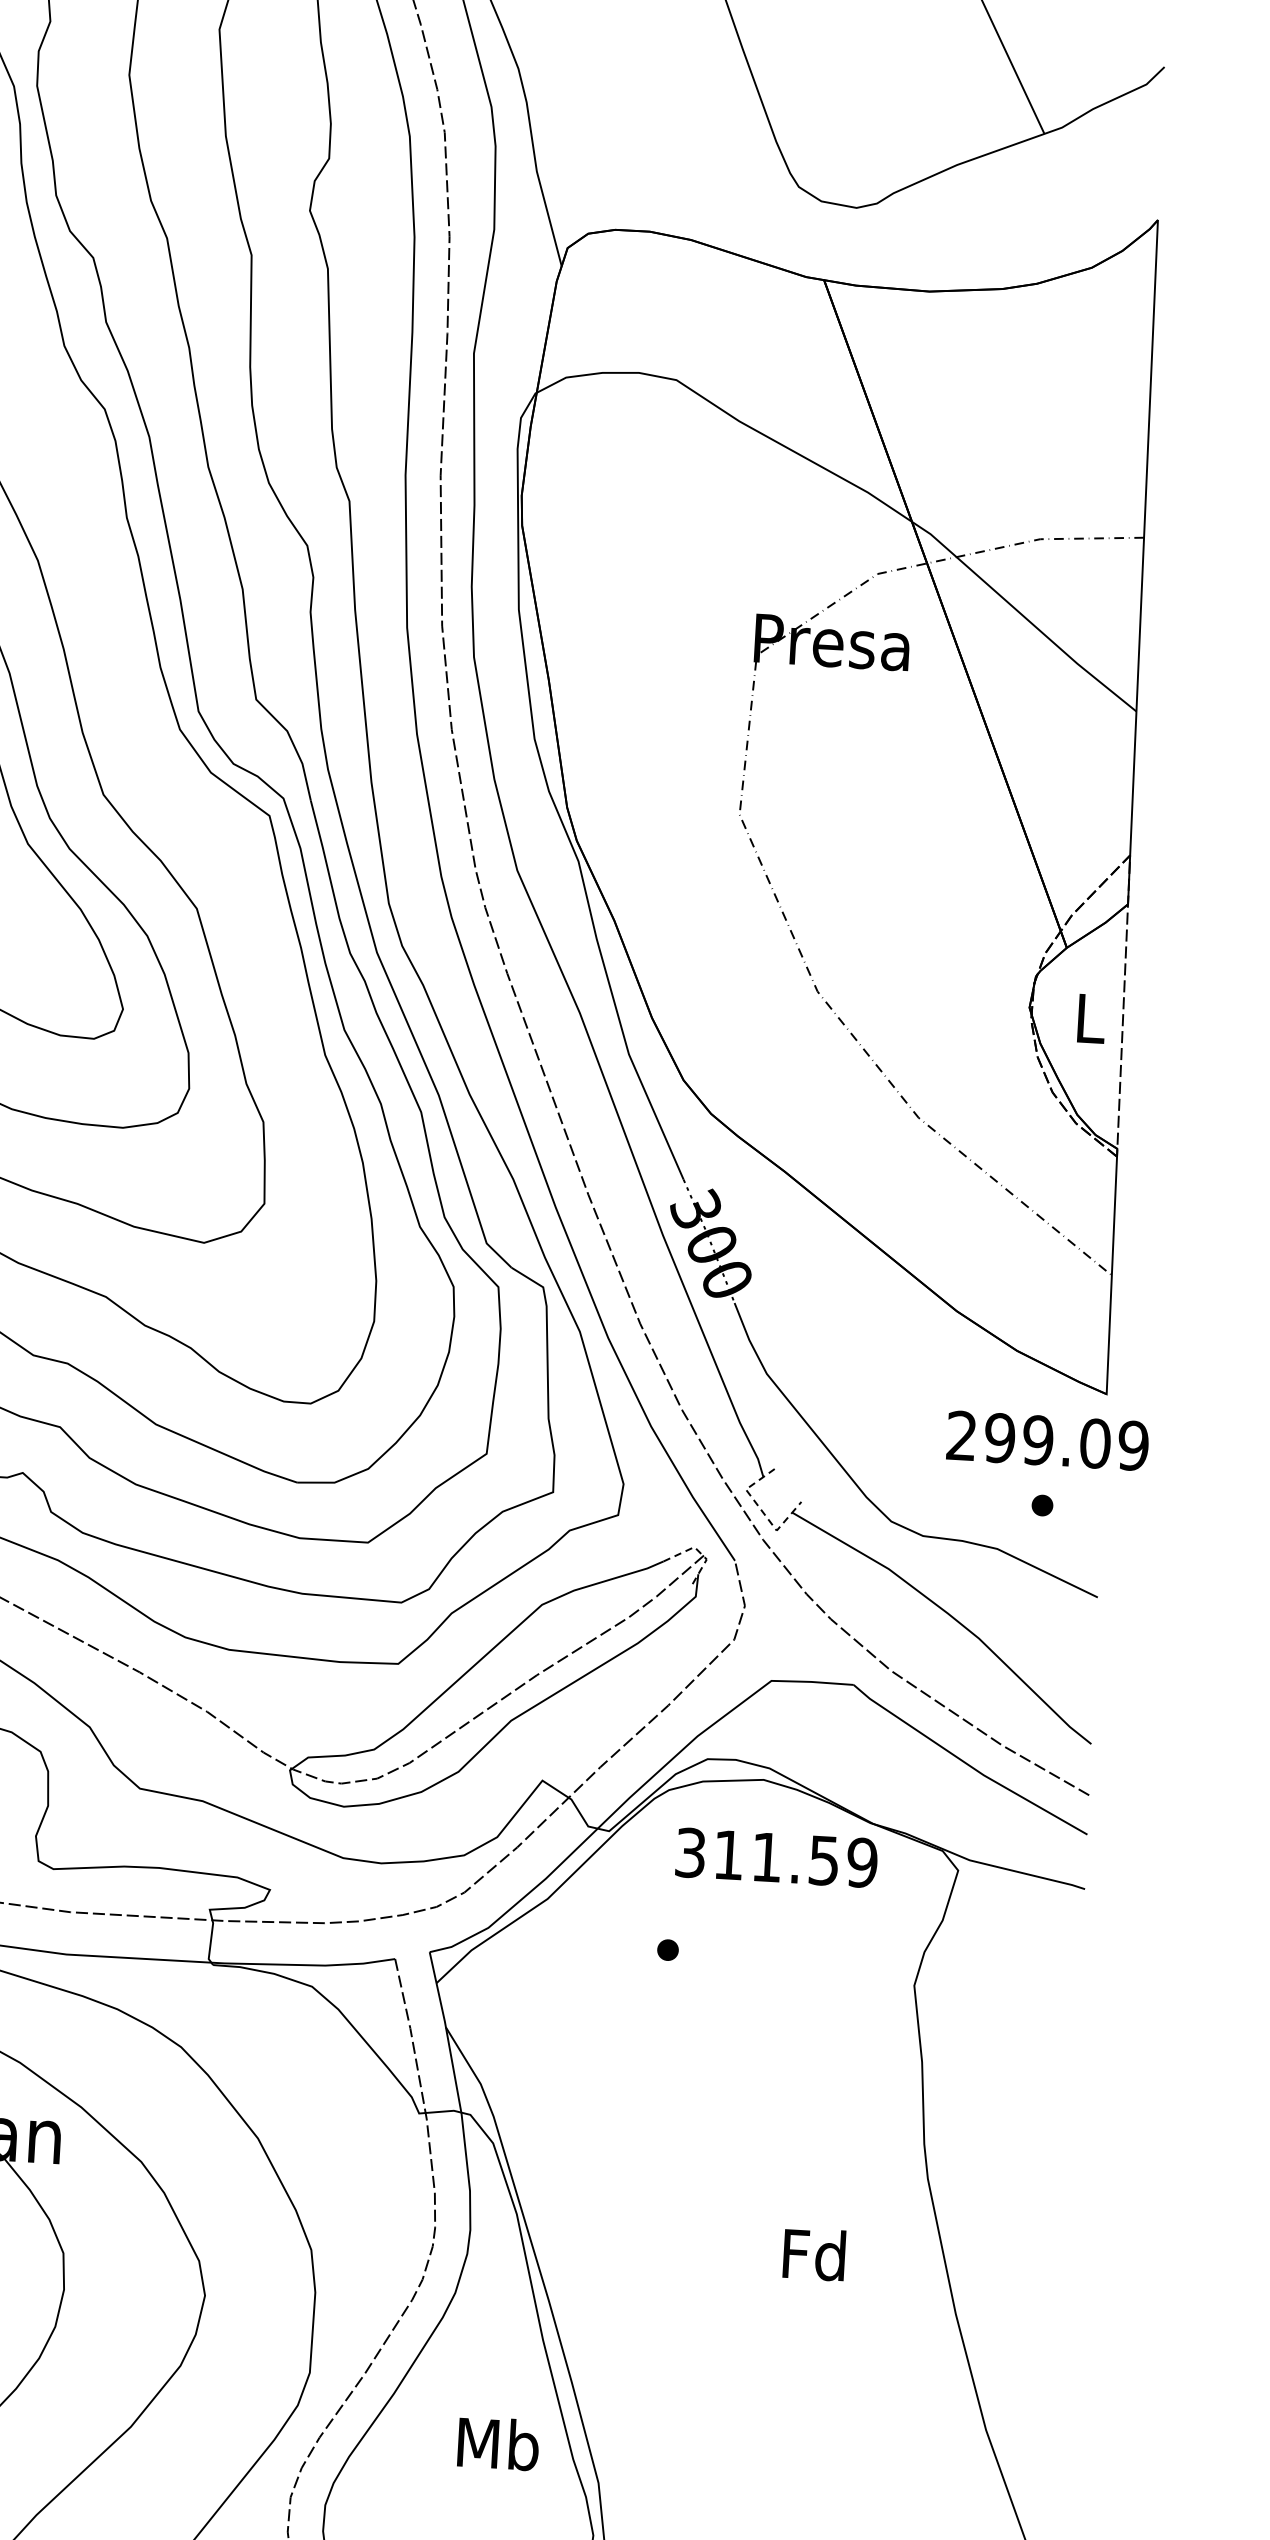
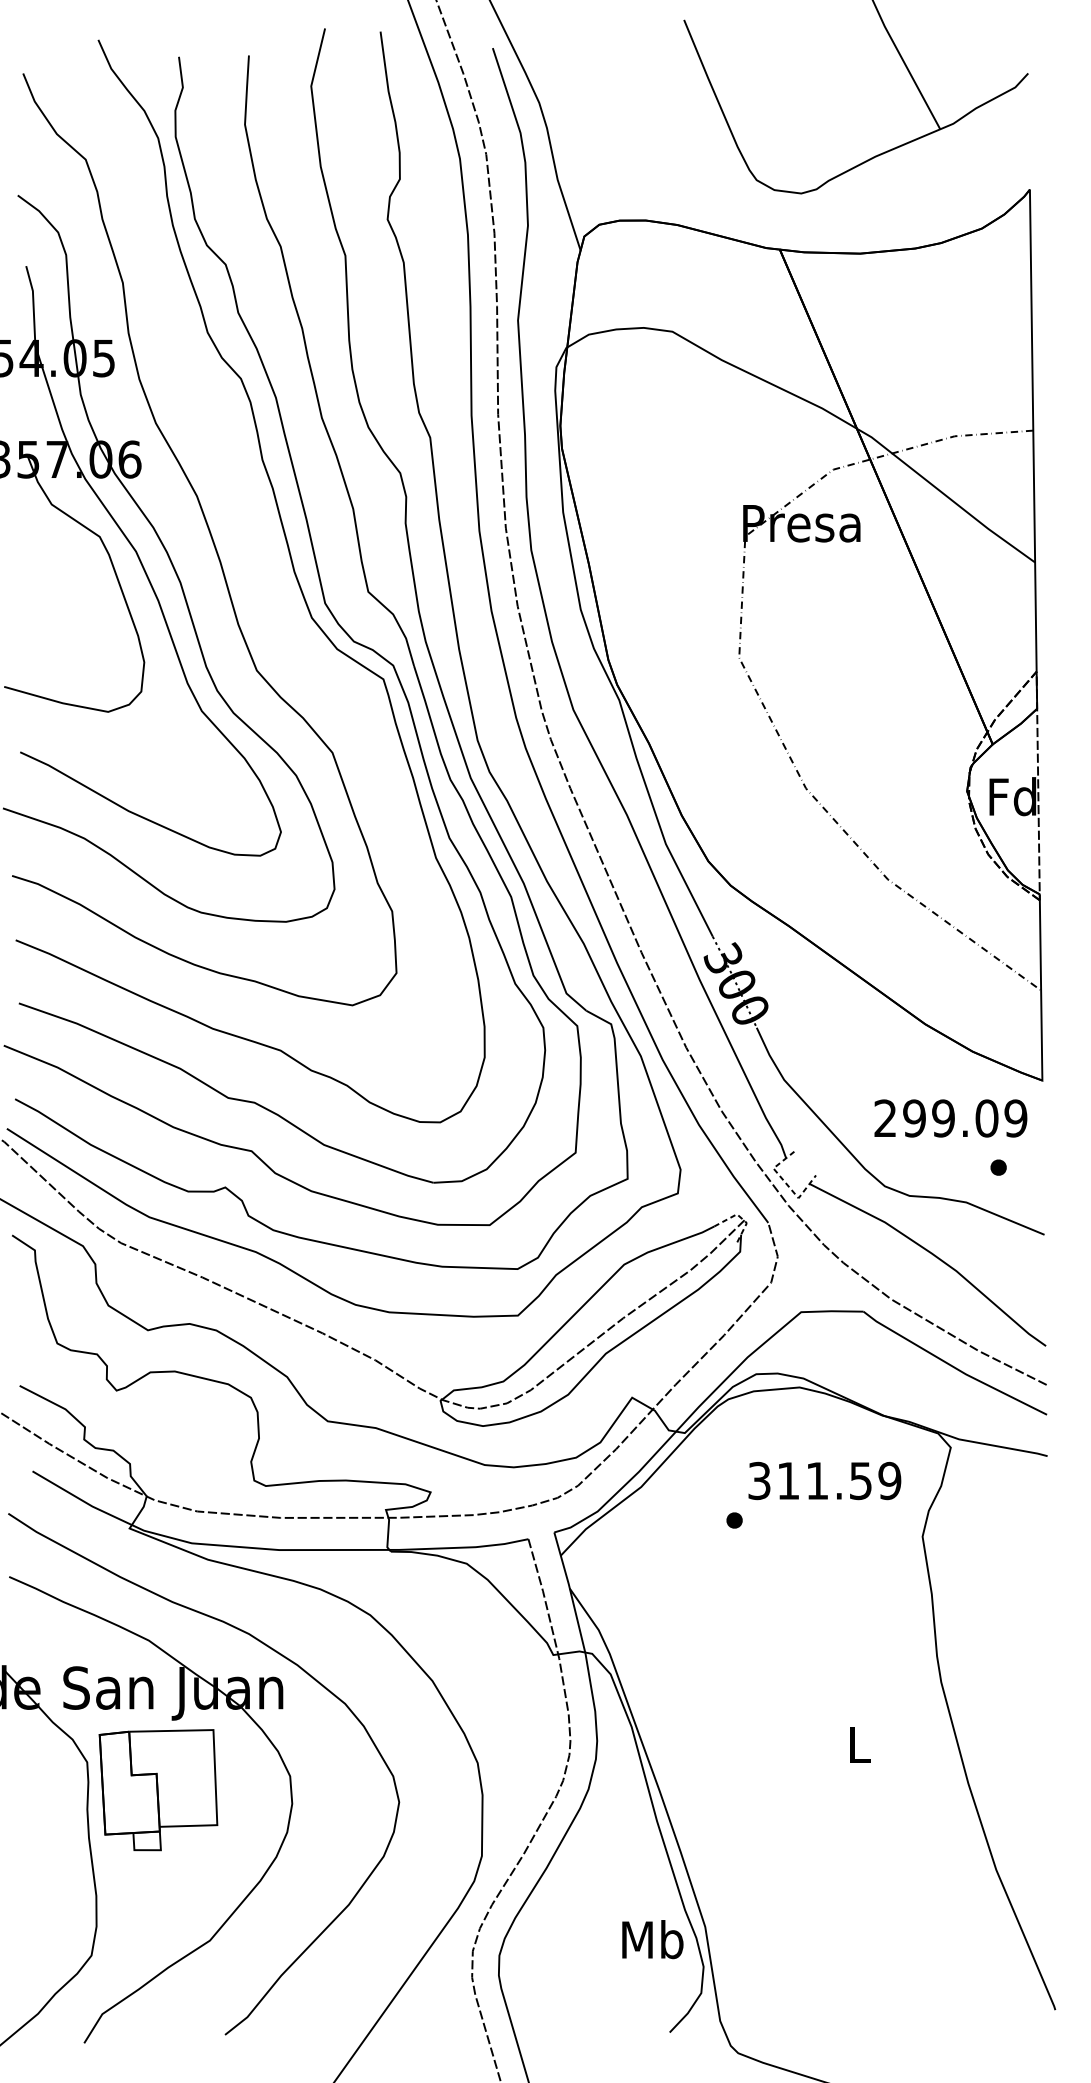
text: (1088, 1017) -> (1012, 796), L -> Fd
text: (1047, 1440) -> (950, 1118), moved
text: (776, 1857) -> (824, 1480), moved
text: (814, 2254) -> (858, 1744), Fd -> L
text: (498, 2443) -> (652, 1939), moved

